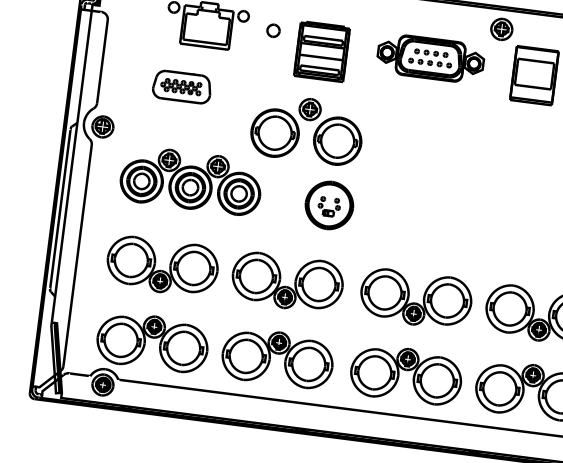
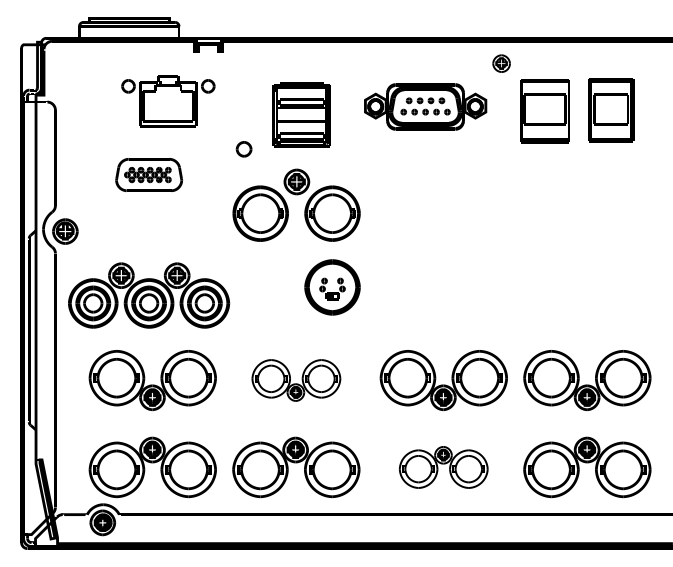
part: (501, 29) -> (501, 63), size x0.7
part: (272, 30) -> (243, 149), moved
part: (191, 180) -> (149, 295), moved
part: (287, 282) -> (296, 380), size x0.7
part: (406, 374) -> (443, 467), size x0.7

